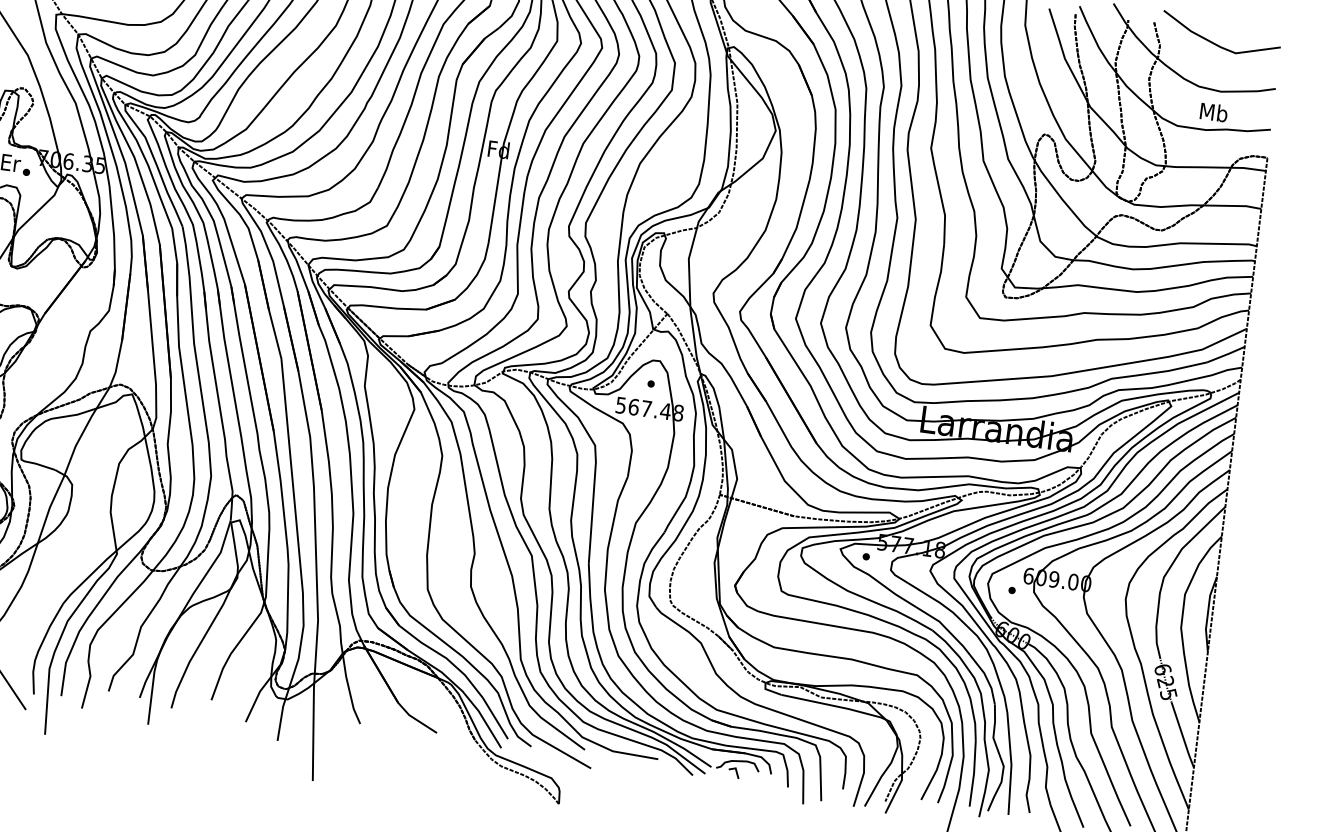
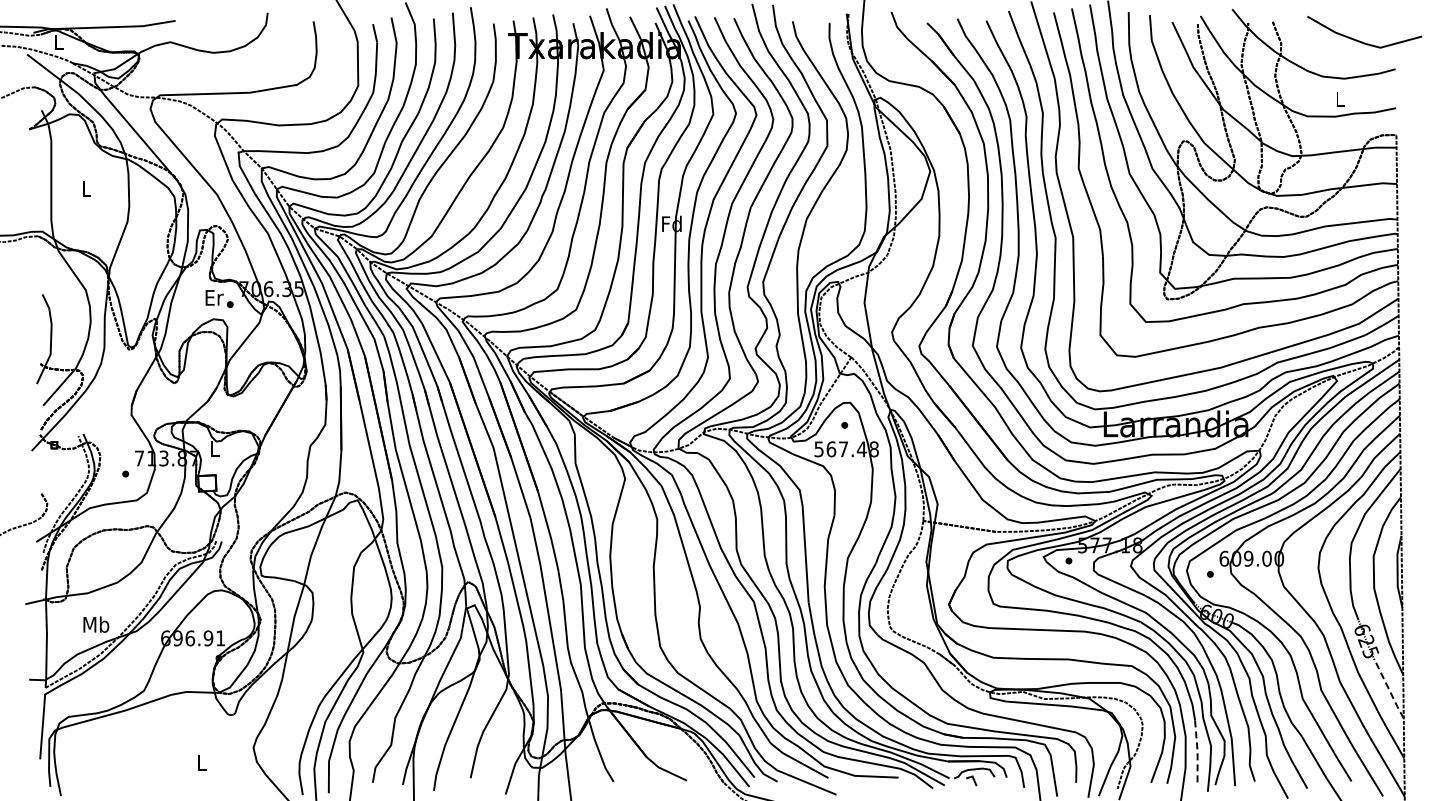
line: (1217, 44) -> (1362, 41), moved
text: (1214, 111) -> (1340, 98), Mb -> L
line: (1182, 736) -> (1389, 690), solid -> dashed
line: (973, 773) -> (1197, 751), solid -> dashed

